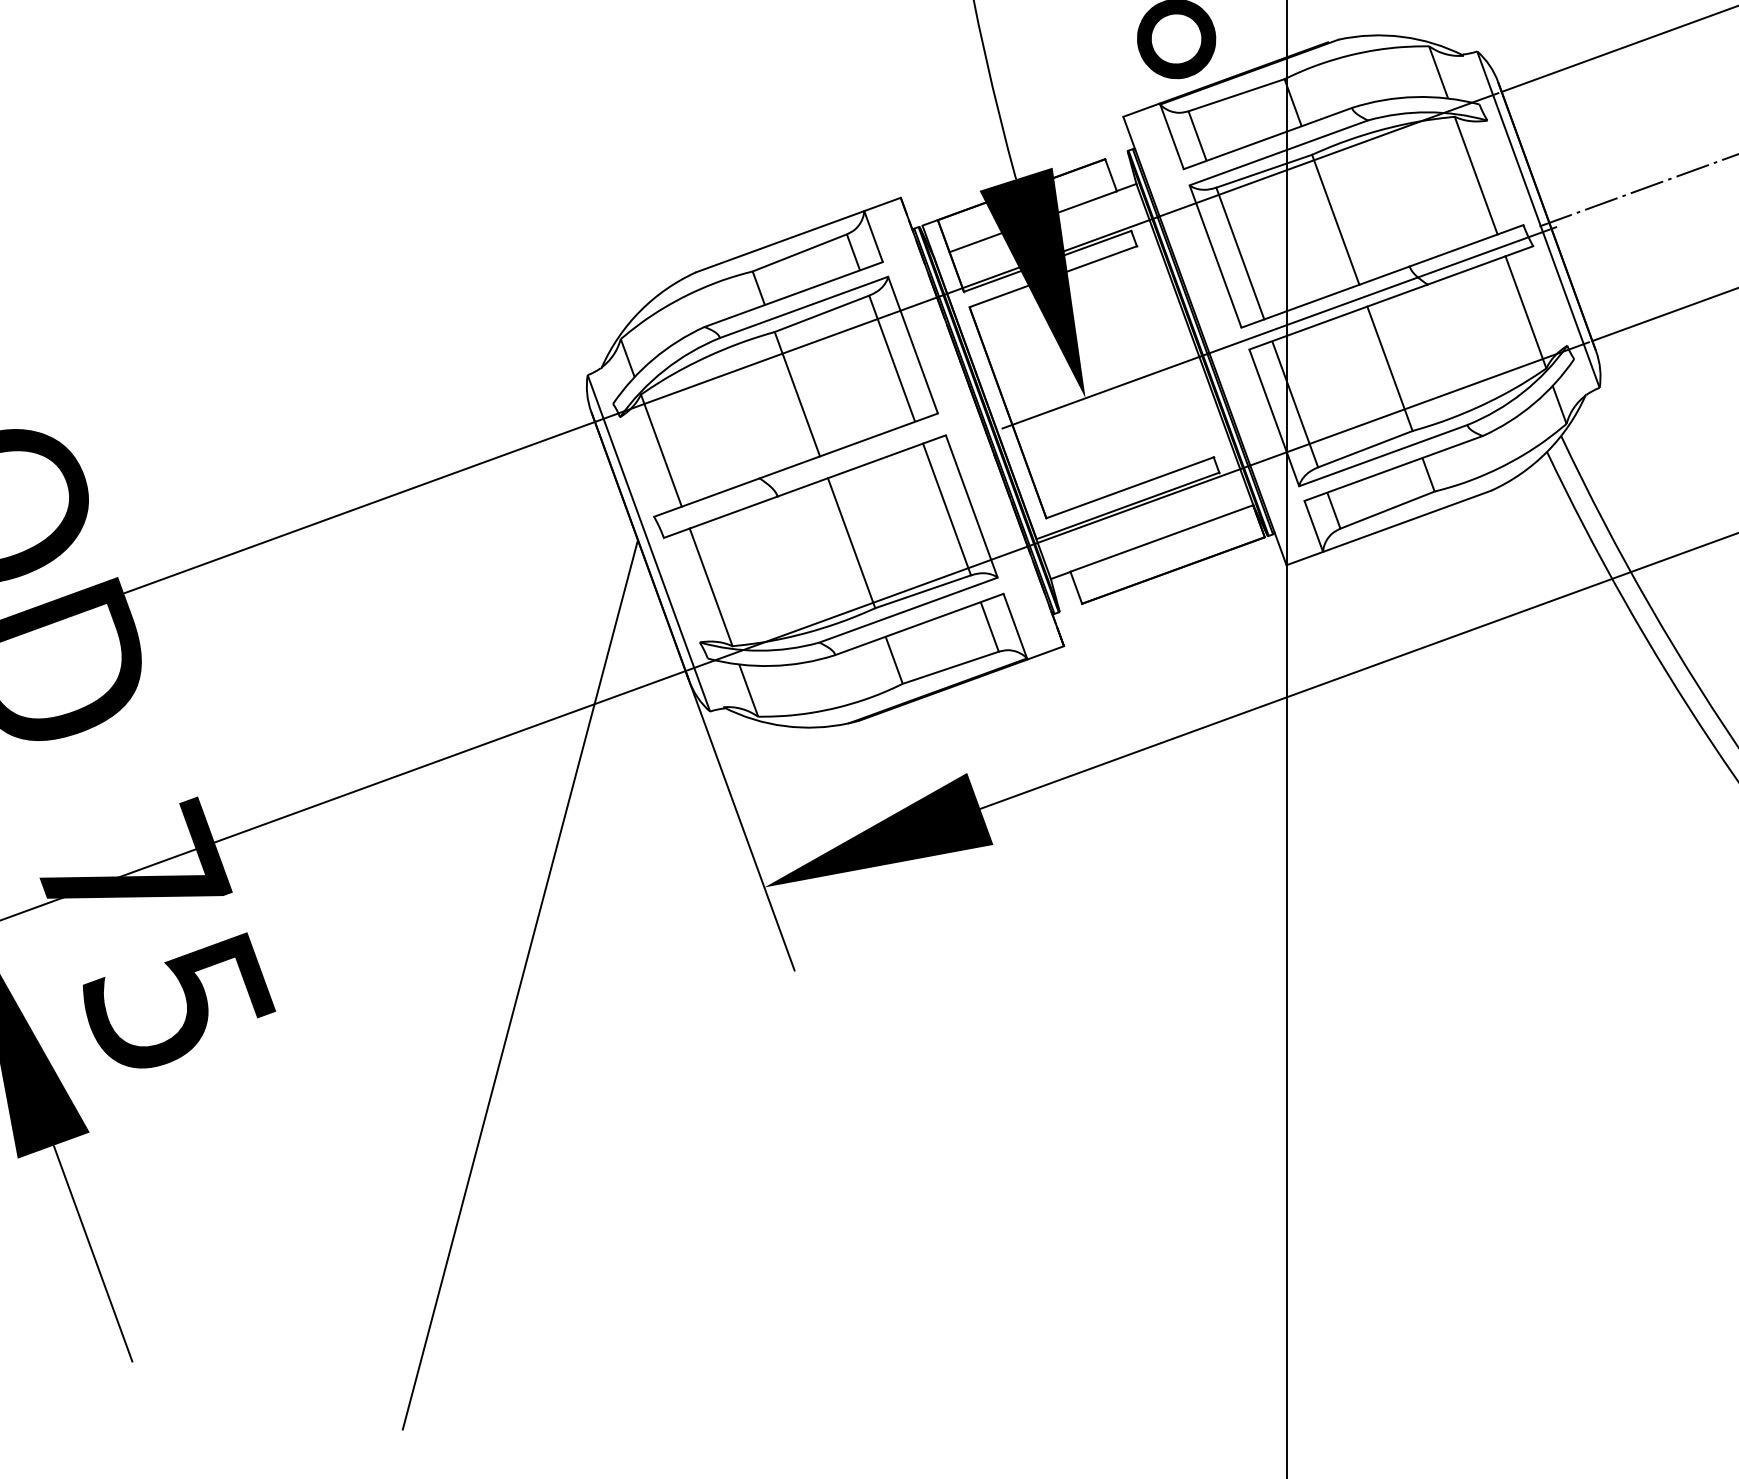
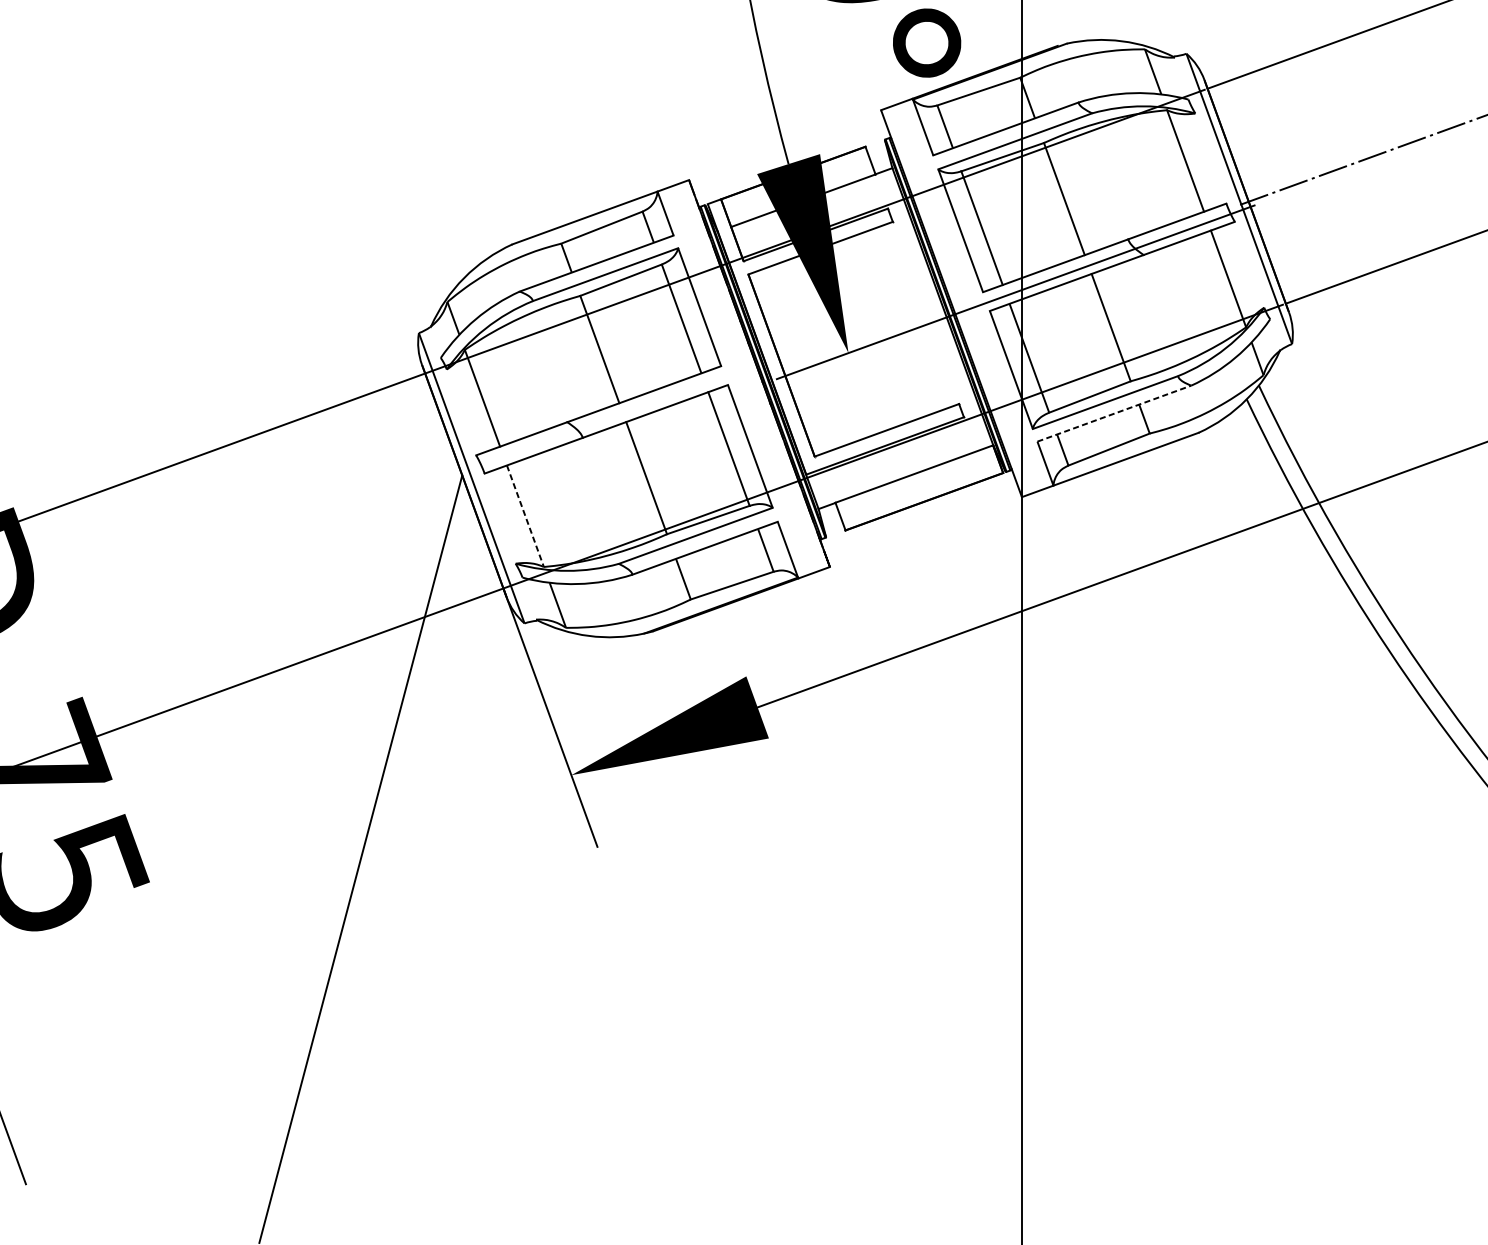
line: (1393, 468) -> (1114, 413), solid -> dashed
line: (711, 587) -> (525, 516), solid -> dashed

